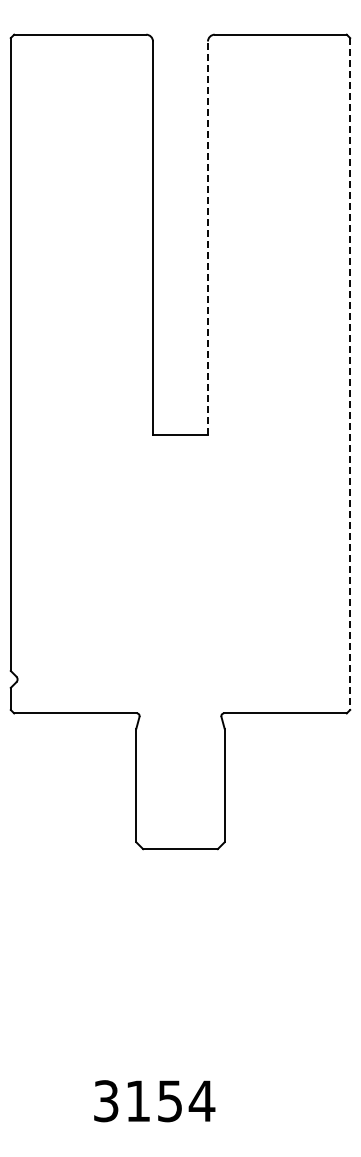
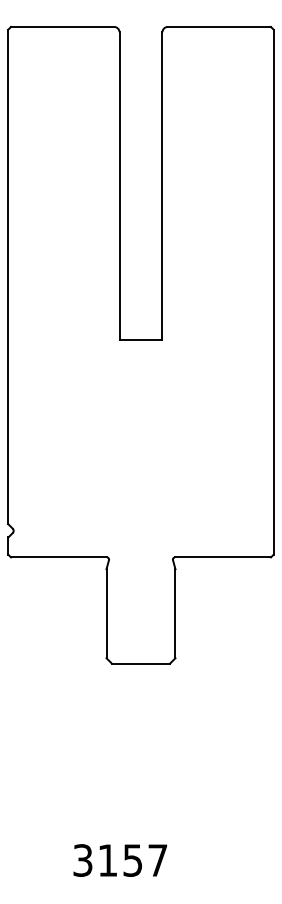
line: (207, 238) -> (162, 186), dashed -> solid
line: (350, 374) -> (273, 292), dashed -> solid
text: (201, 1100) -> (157, 859), 3154 -> 3157

